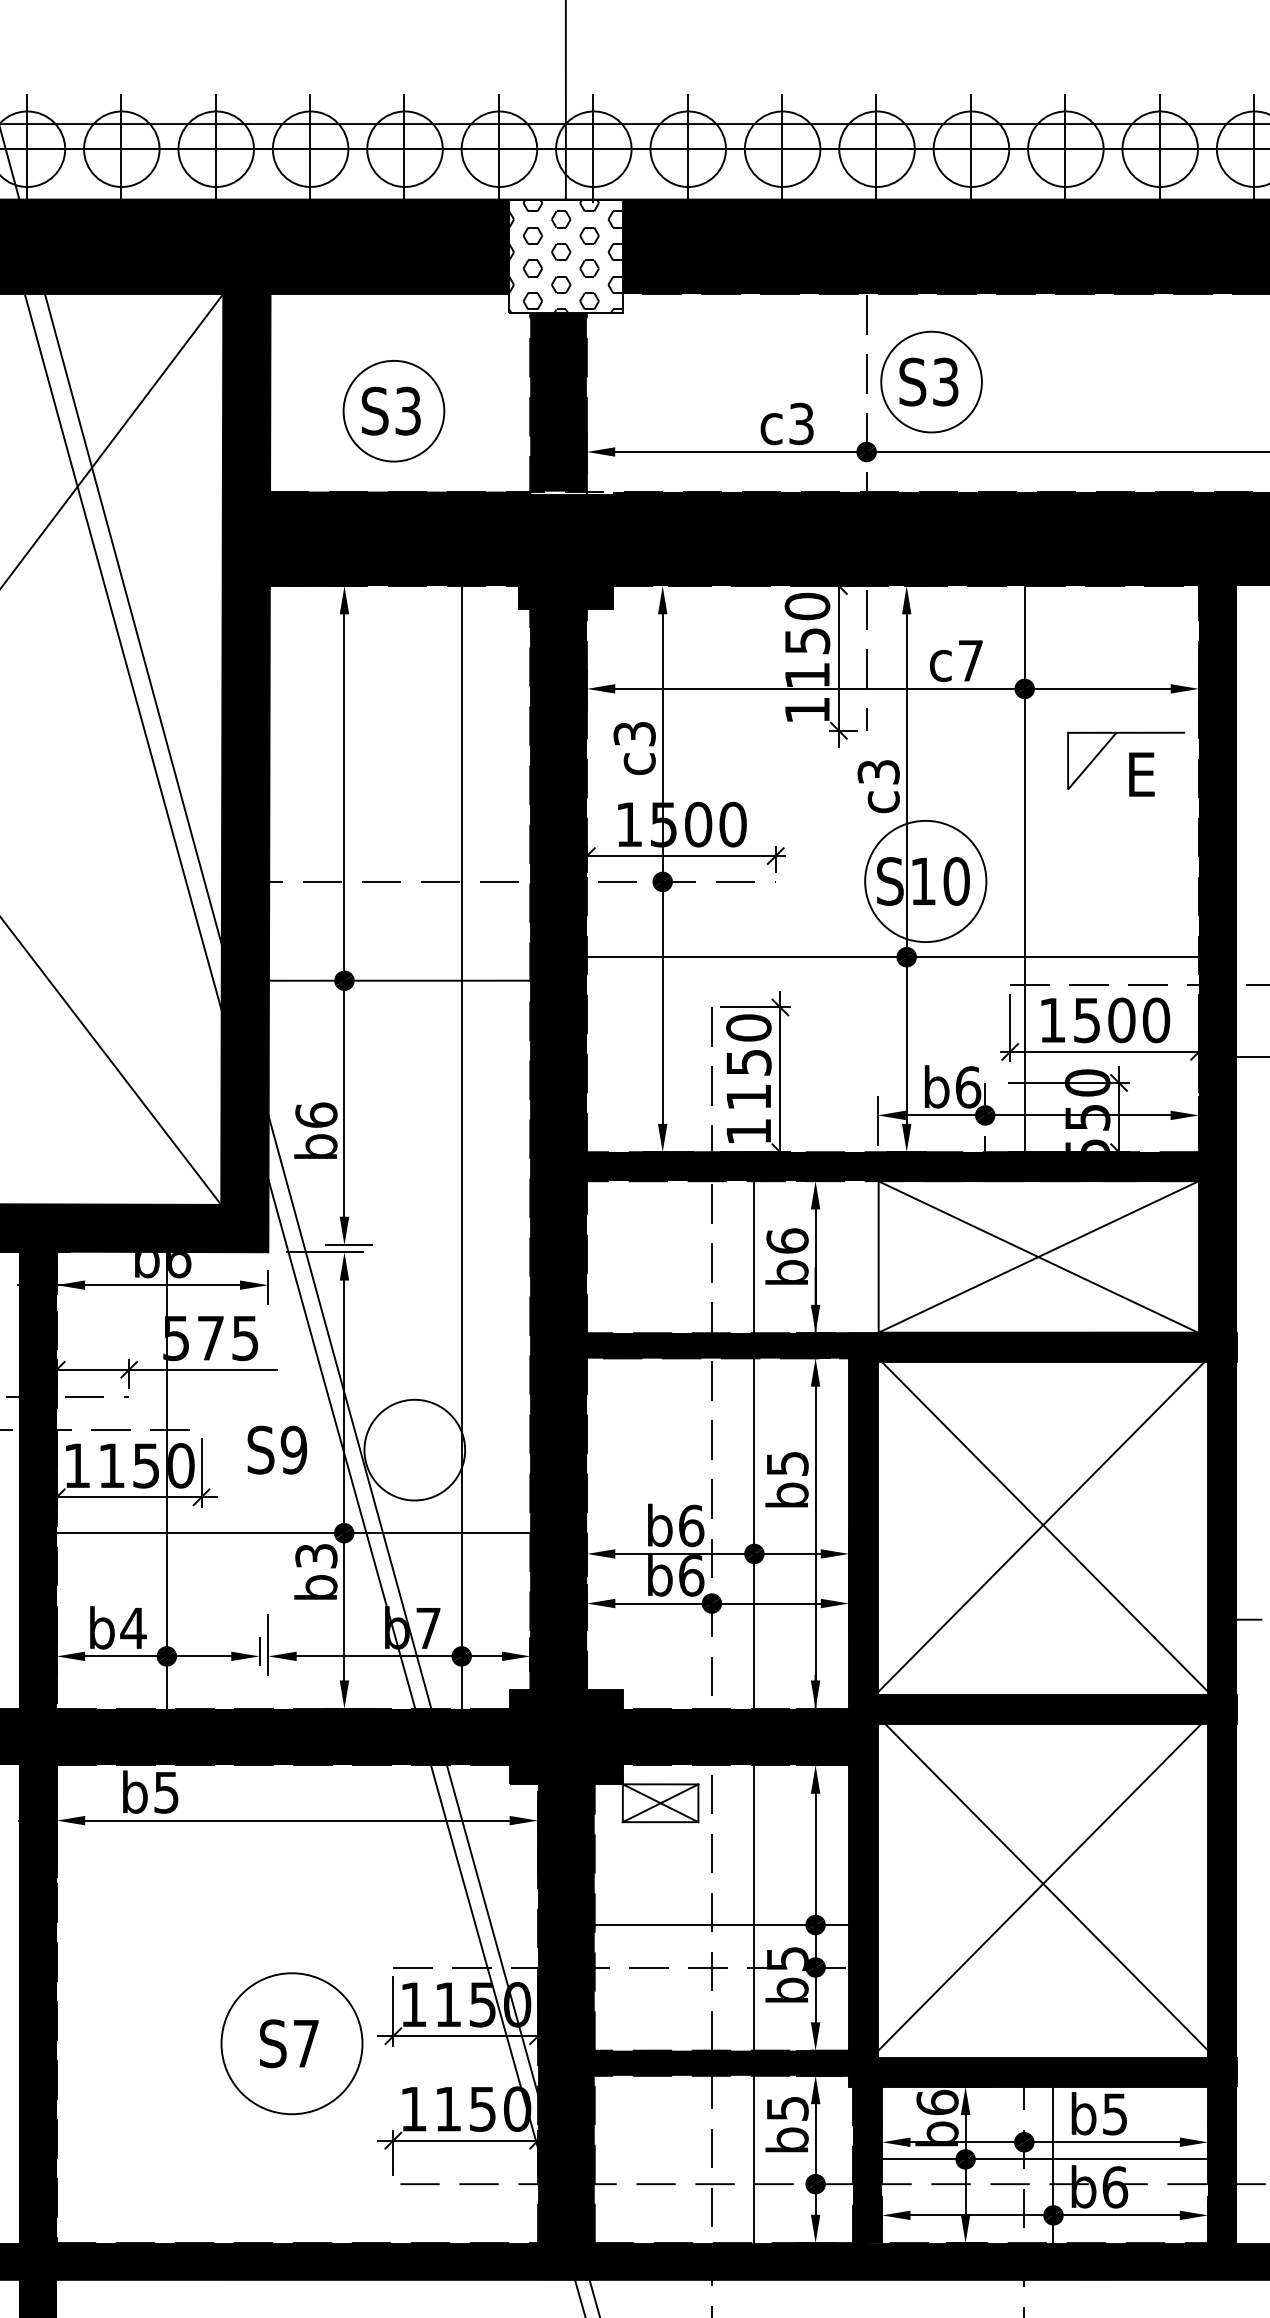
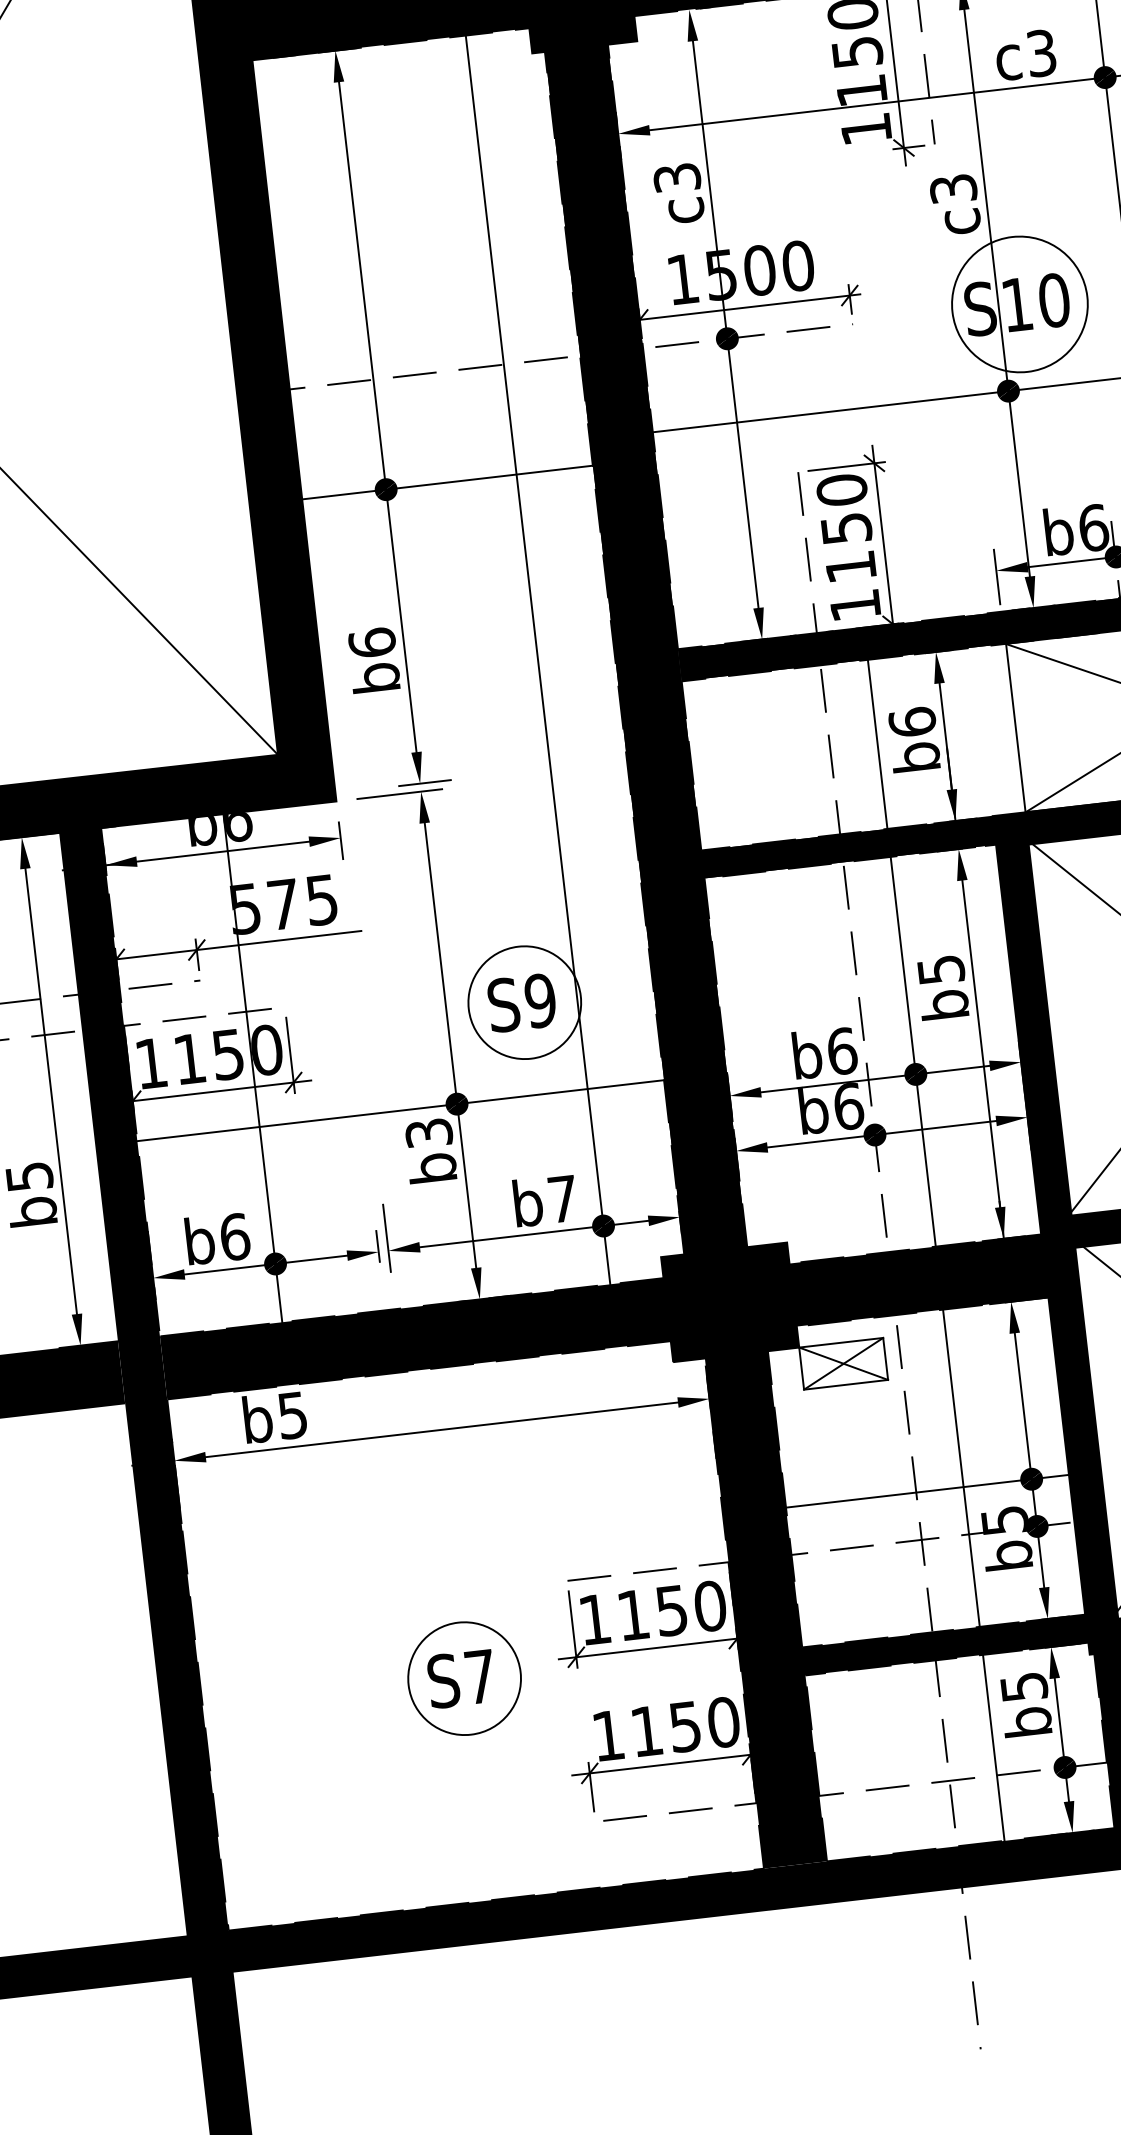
text: (970, 660) -> (1041, 52), c7 -> c3
text: (277, 1449) -> (522, 1002), moved
text: (133, 1628) -> (234, 1237), b4 -> b6
circle: (291, 2043) -> (464, 1678), size x0.71

